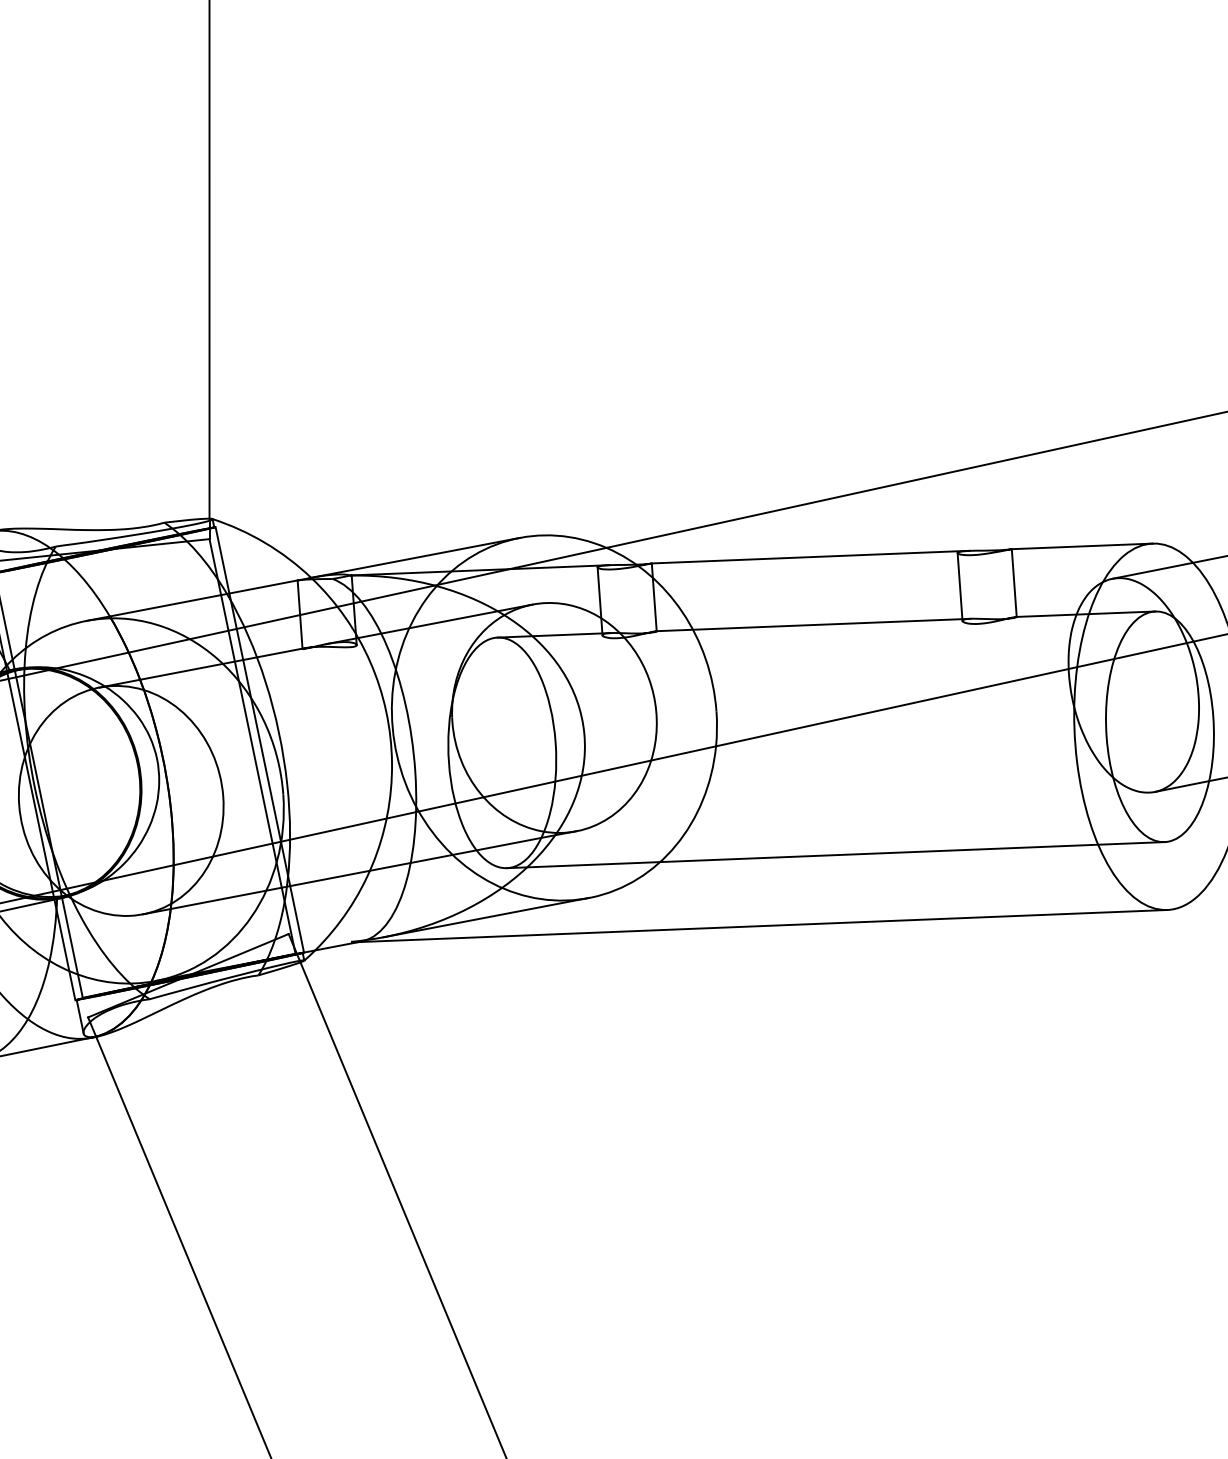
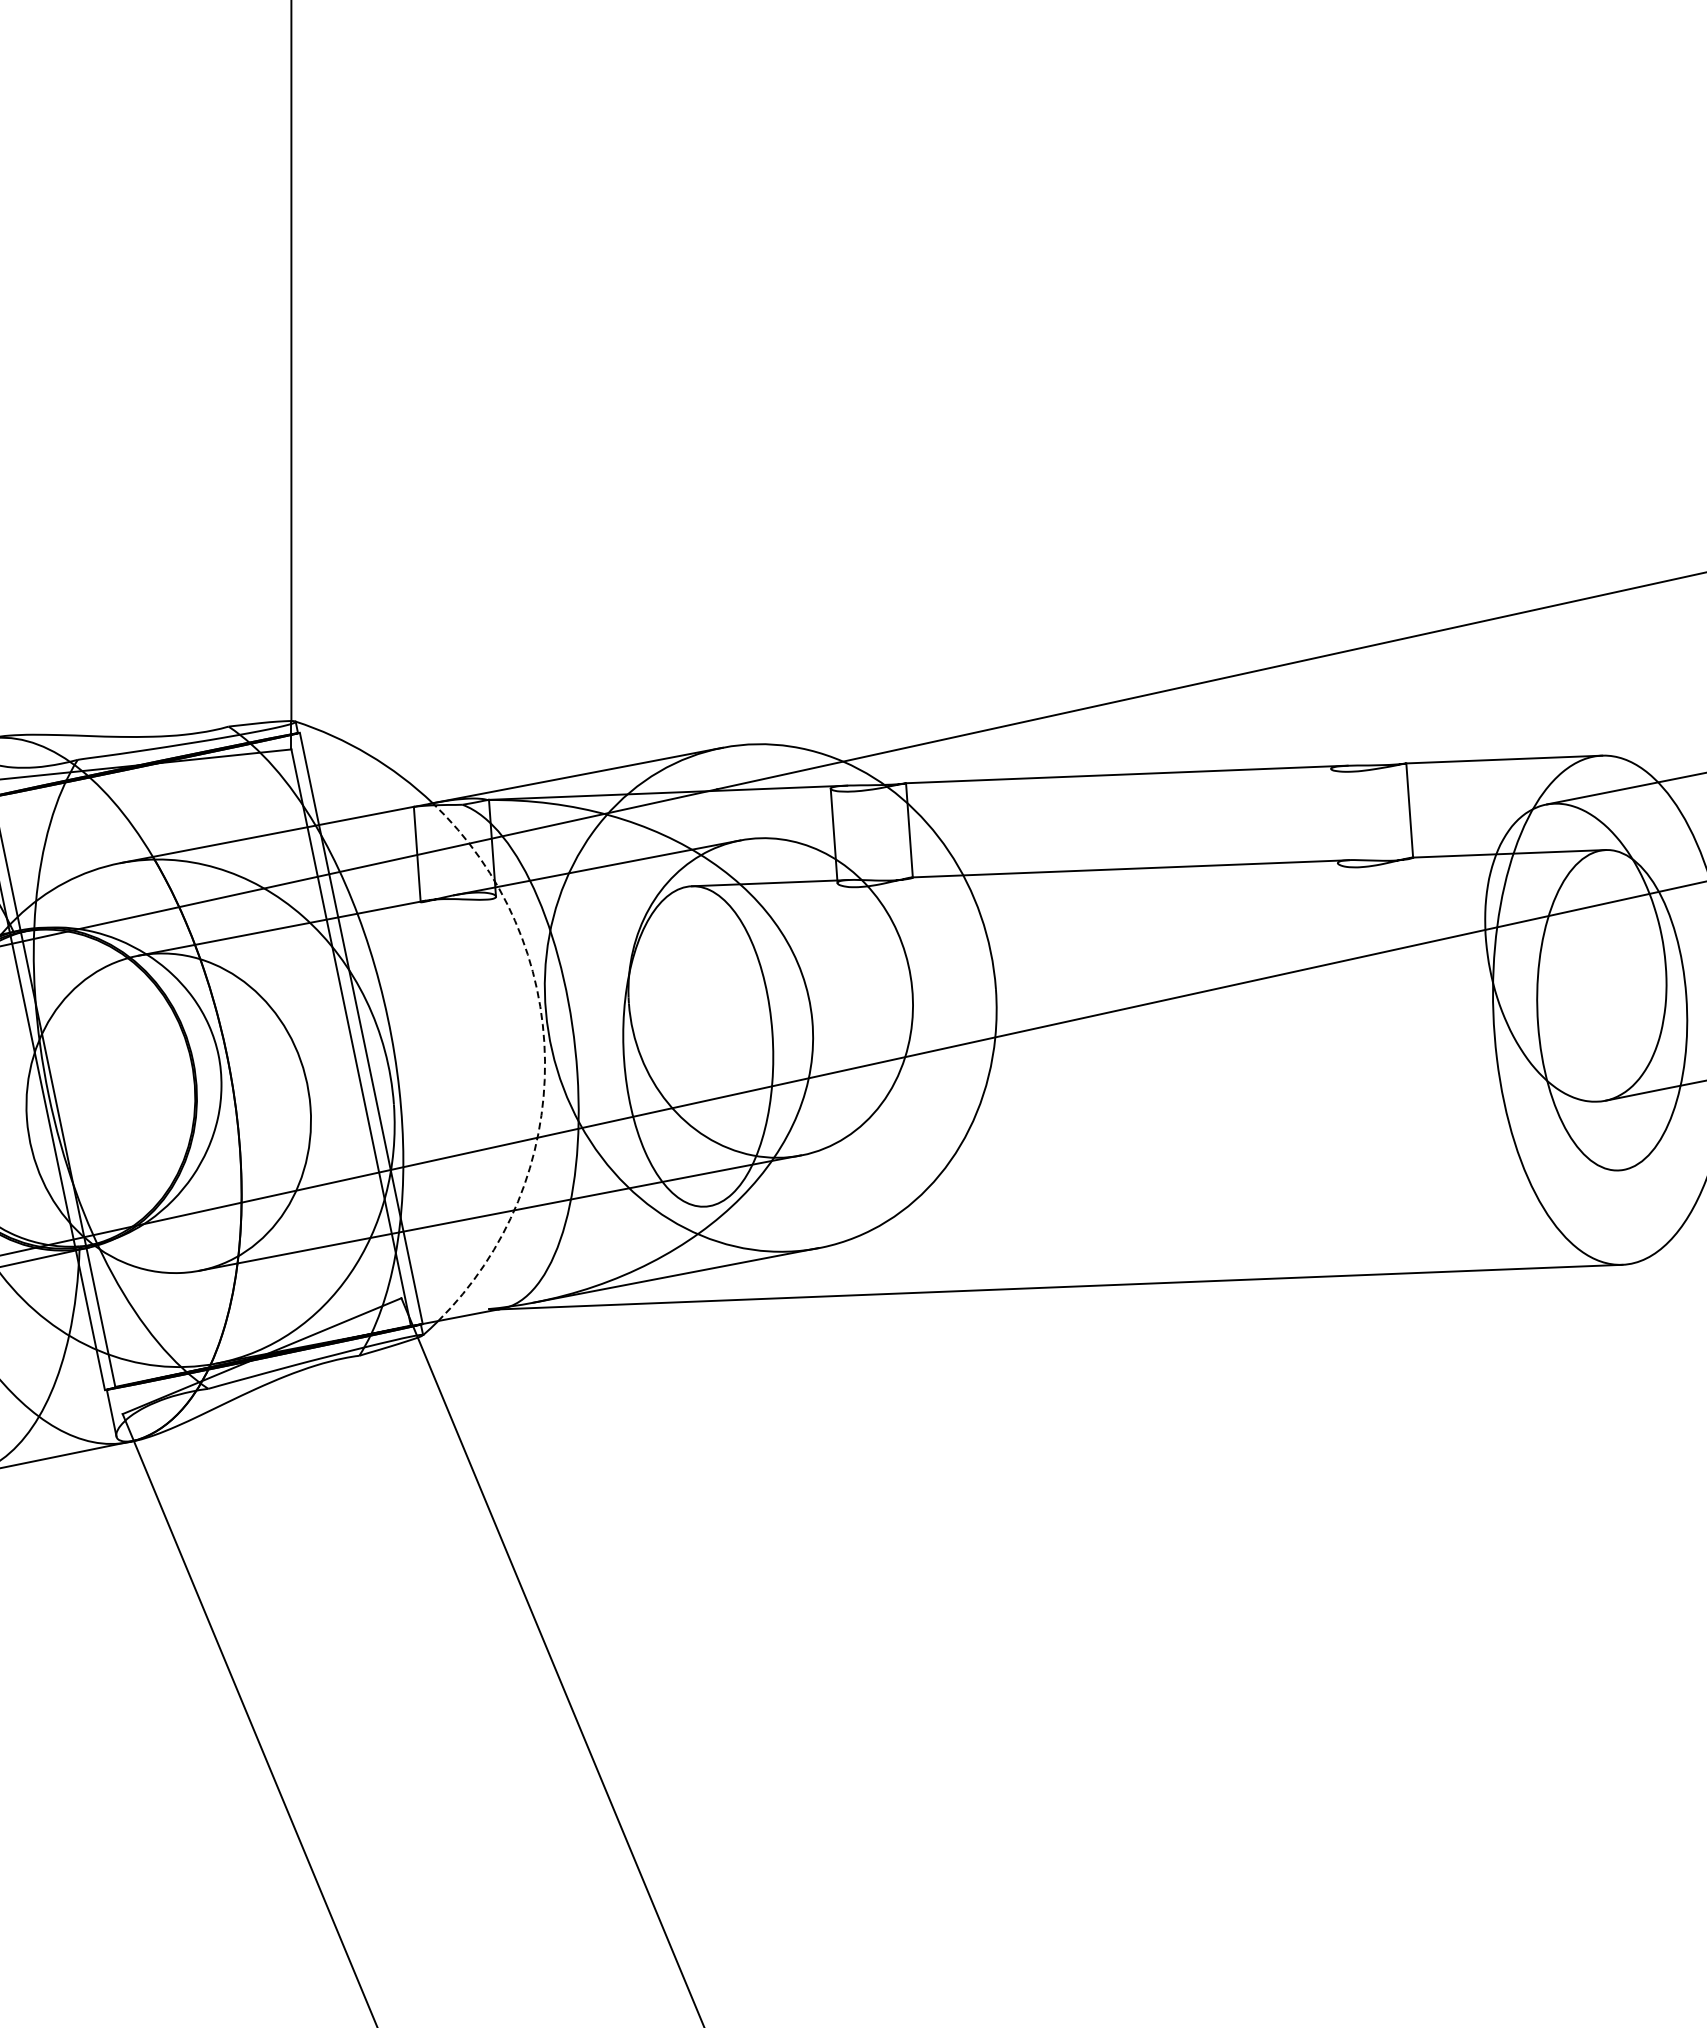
line: (960, 586) -> (1334, 815), removed
arc: (392, 763) -> (545, 1061), solid -> dashed
line: (835, 855) -> (1161, 1188), removed

